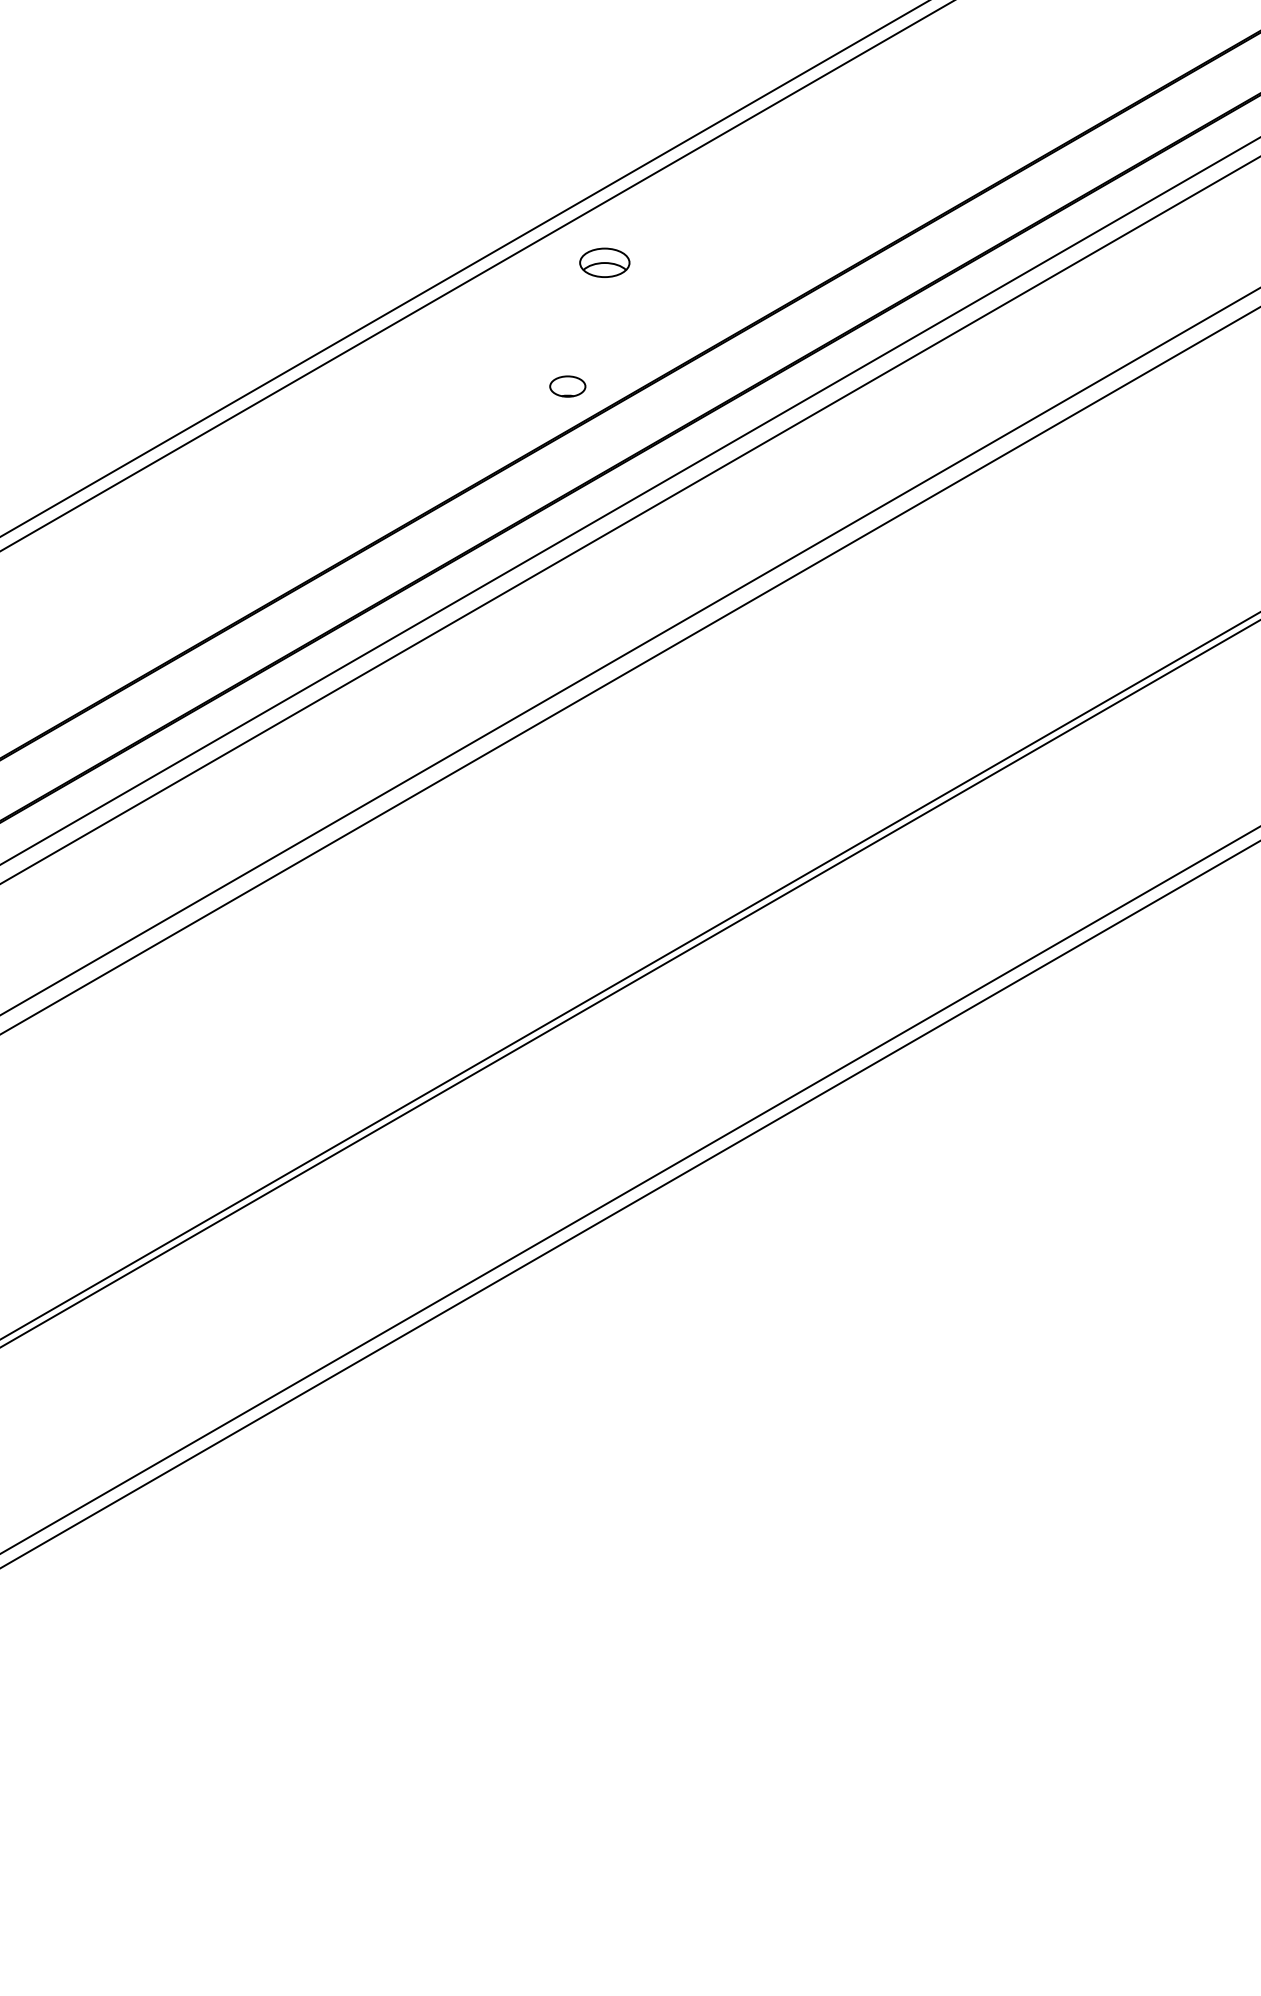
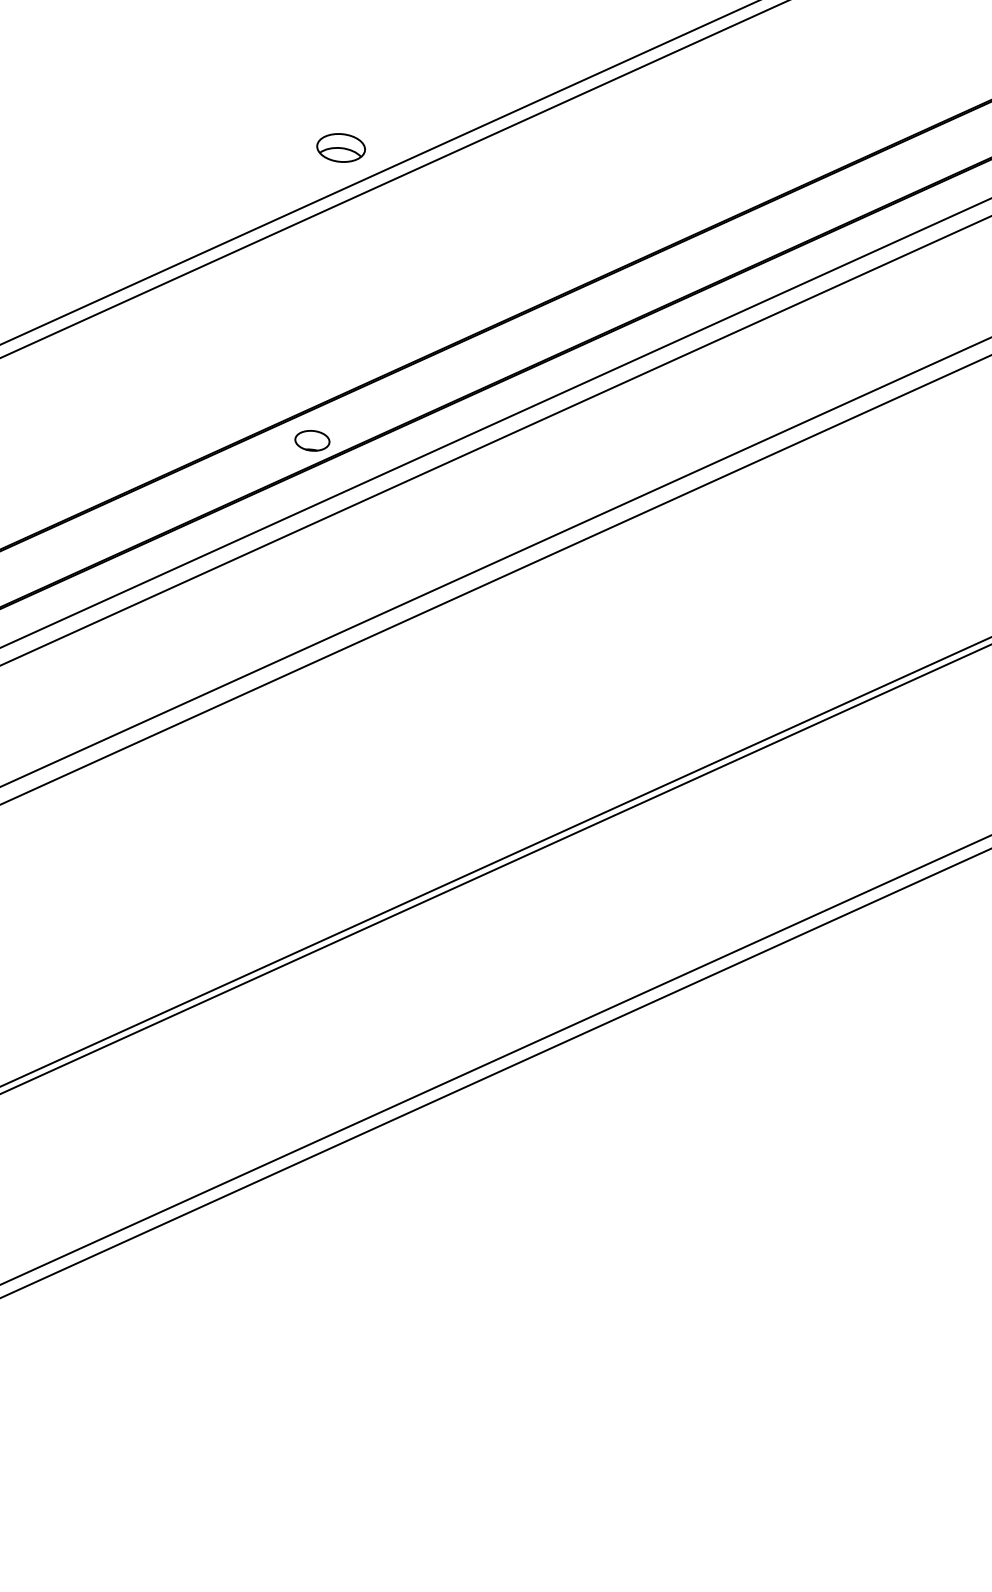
part: (604, 262) -> (340, 147), moved
part: (567, 386) -> (312, 440), moved

